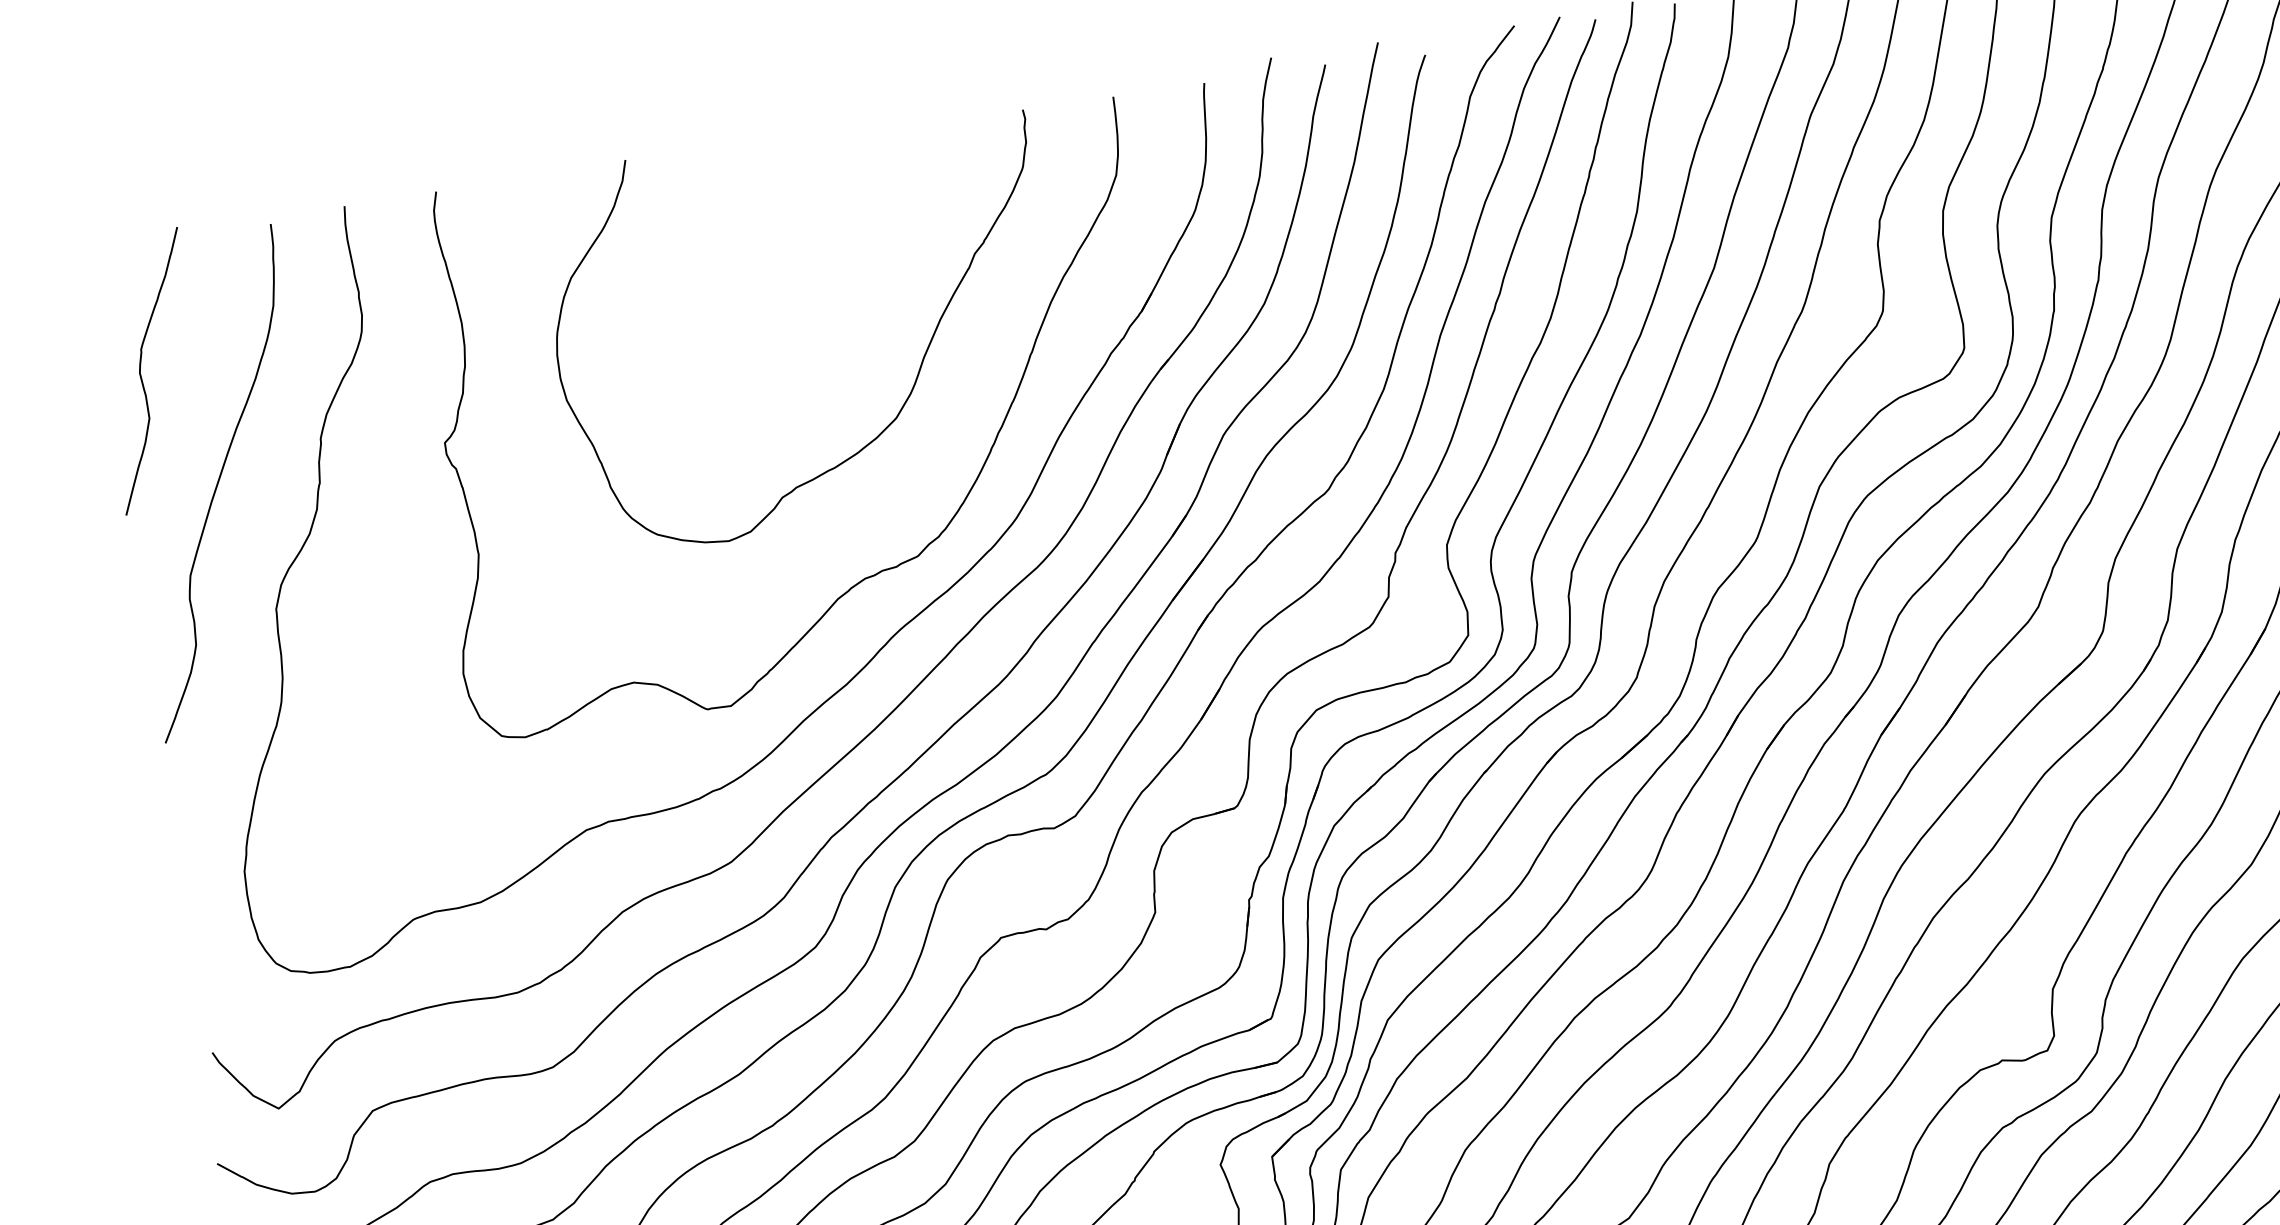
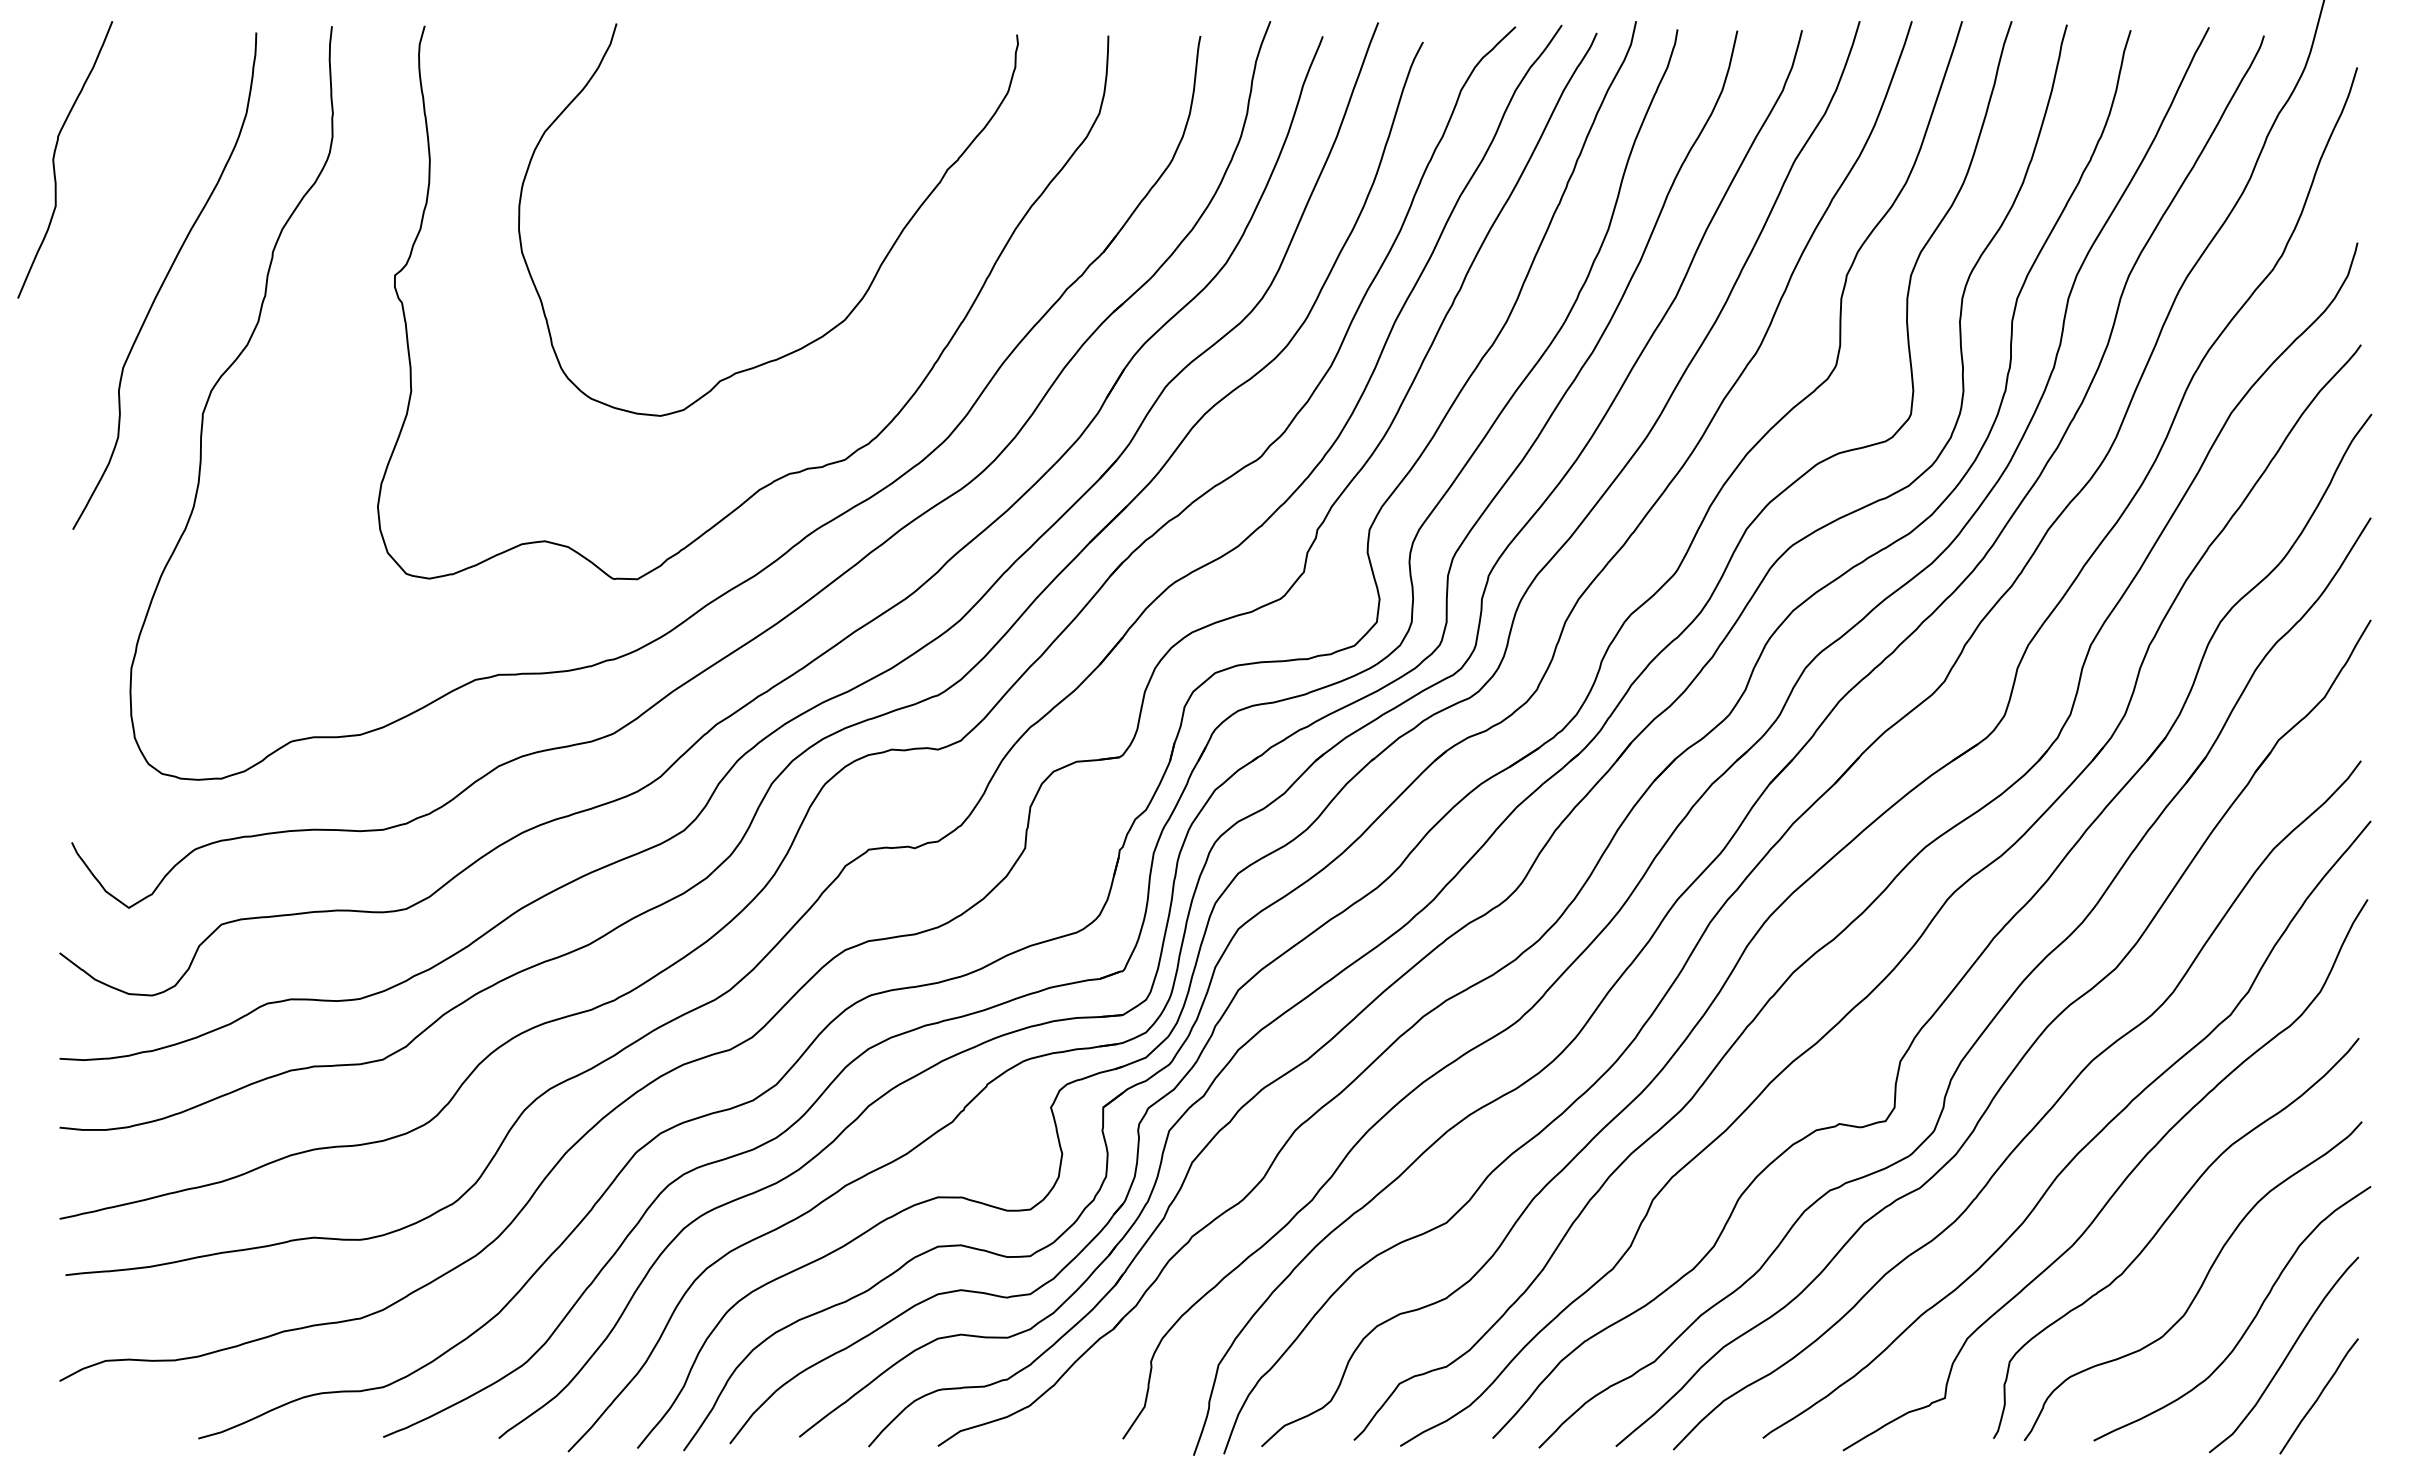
curve: (141, 372) -> (54, 159), moved

